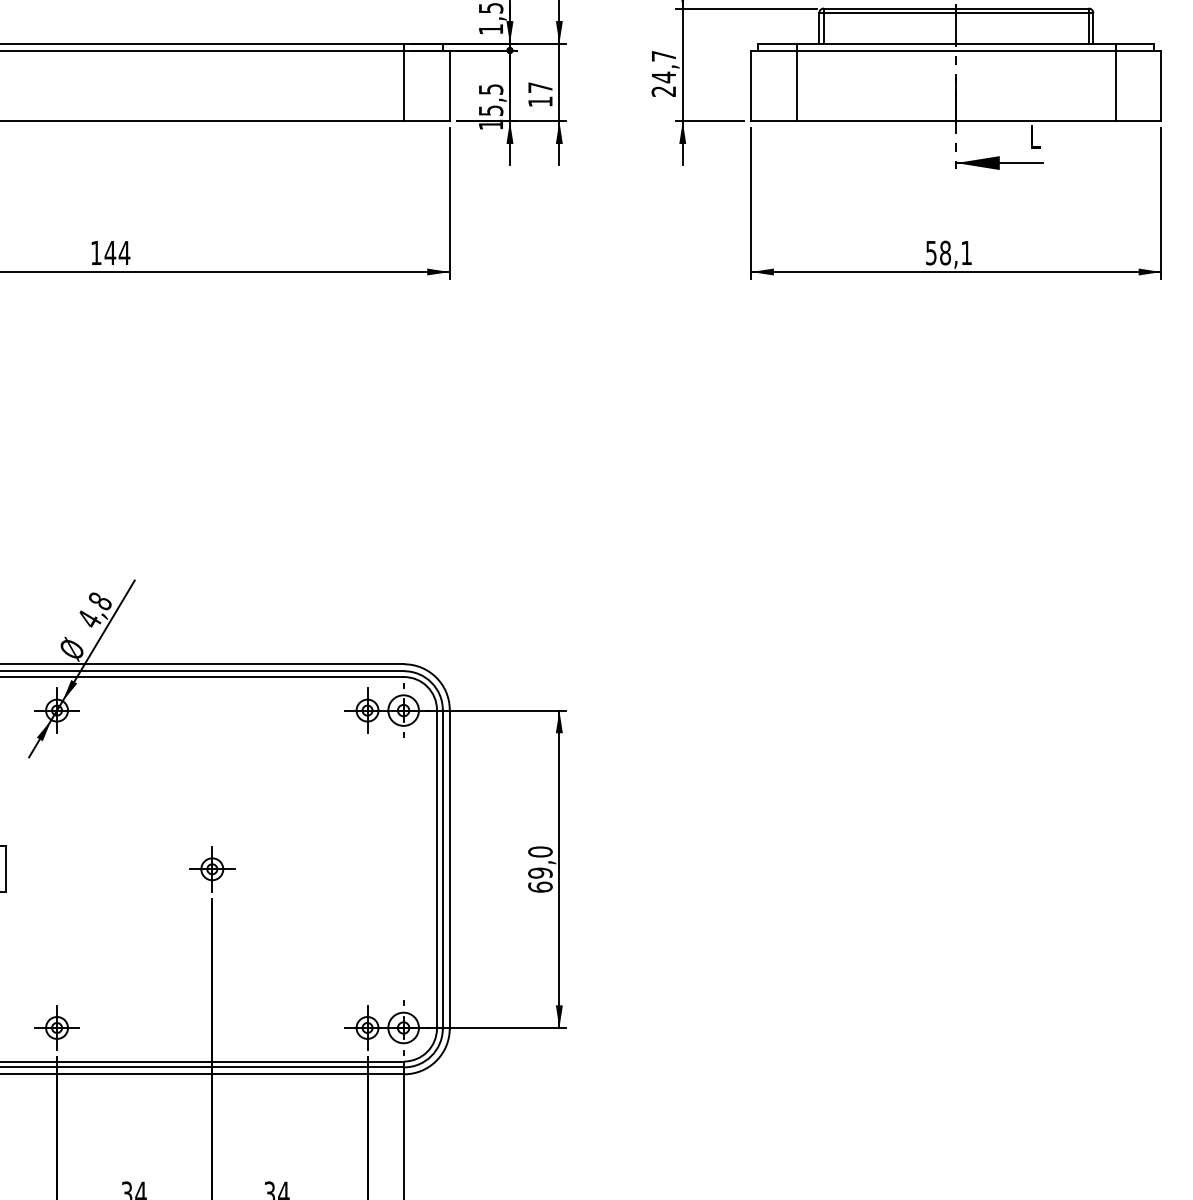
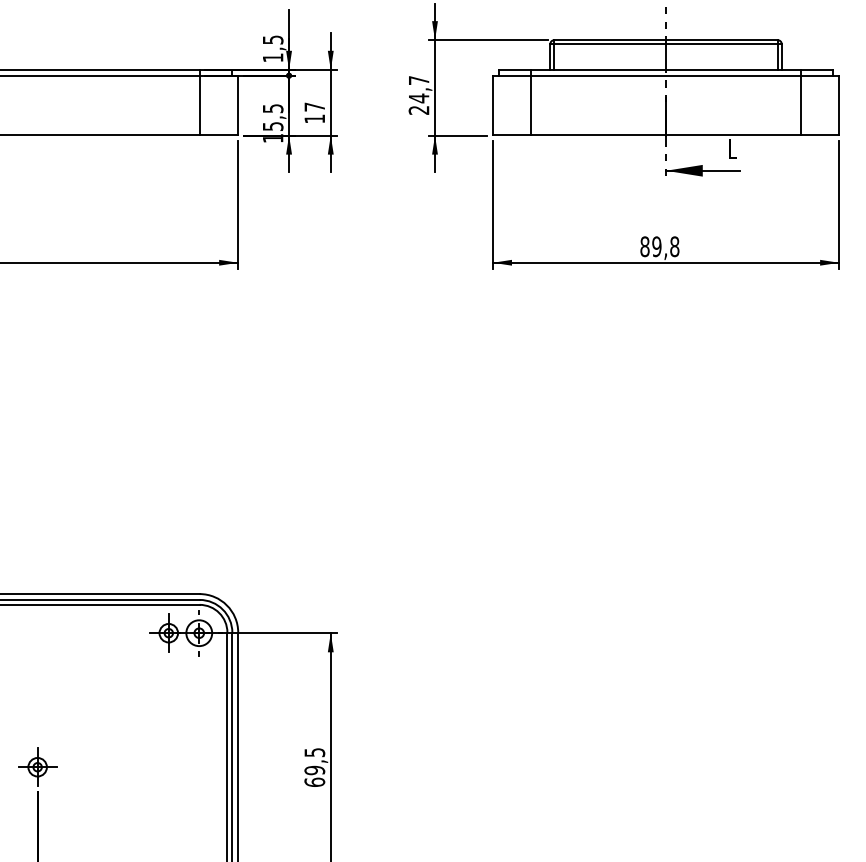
text: (949, 252) -> (660, 246), 58,1 -> 89,8
text: (540, 851) -> (314, 752), 69,0 -> 69,5

